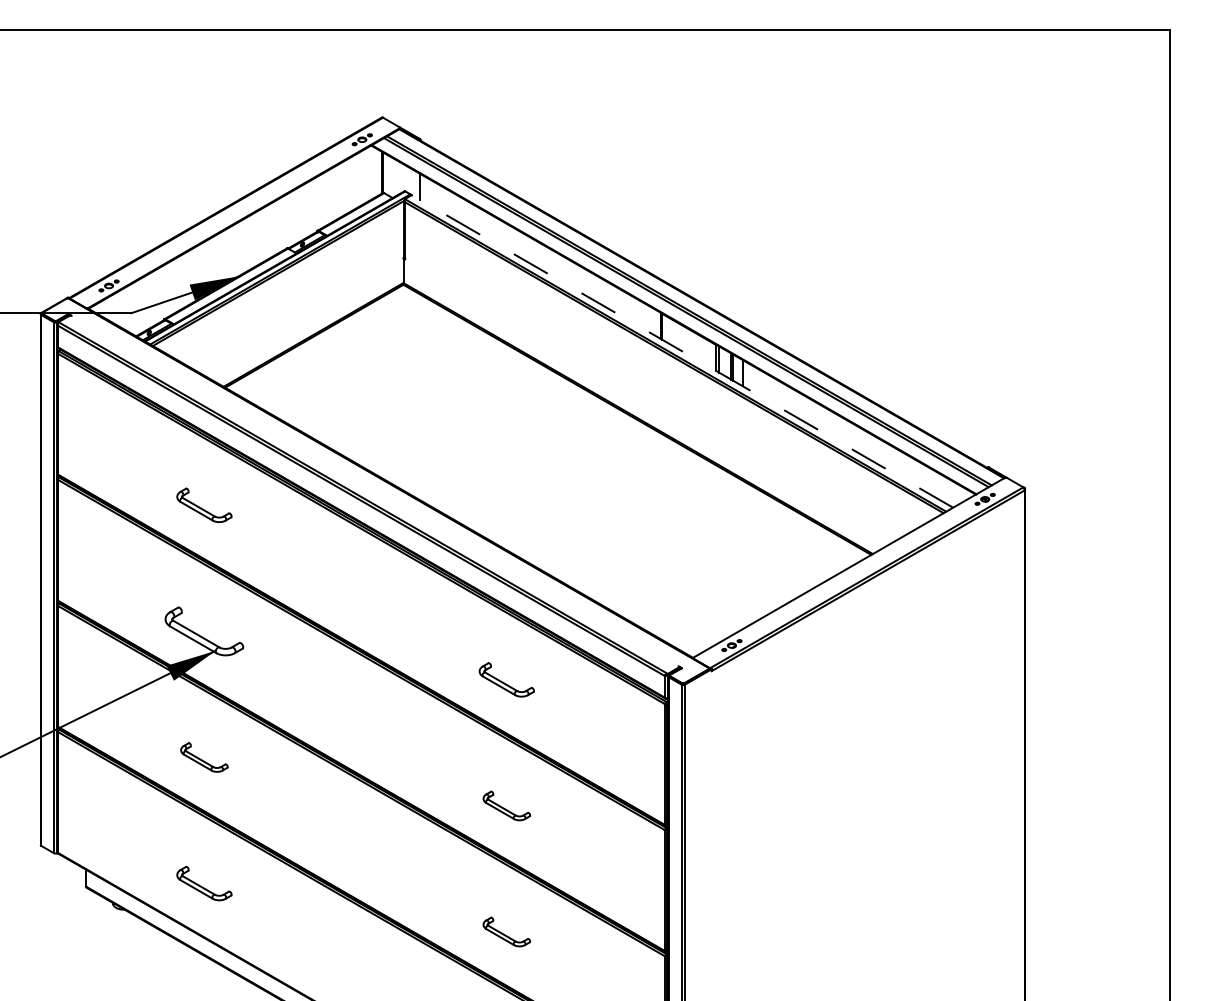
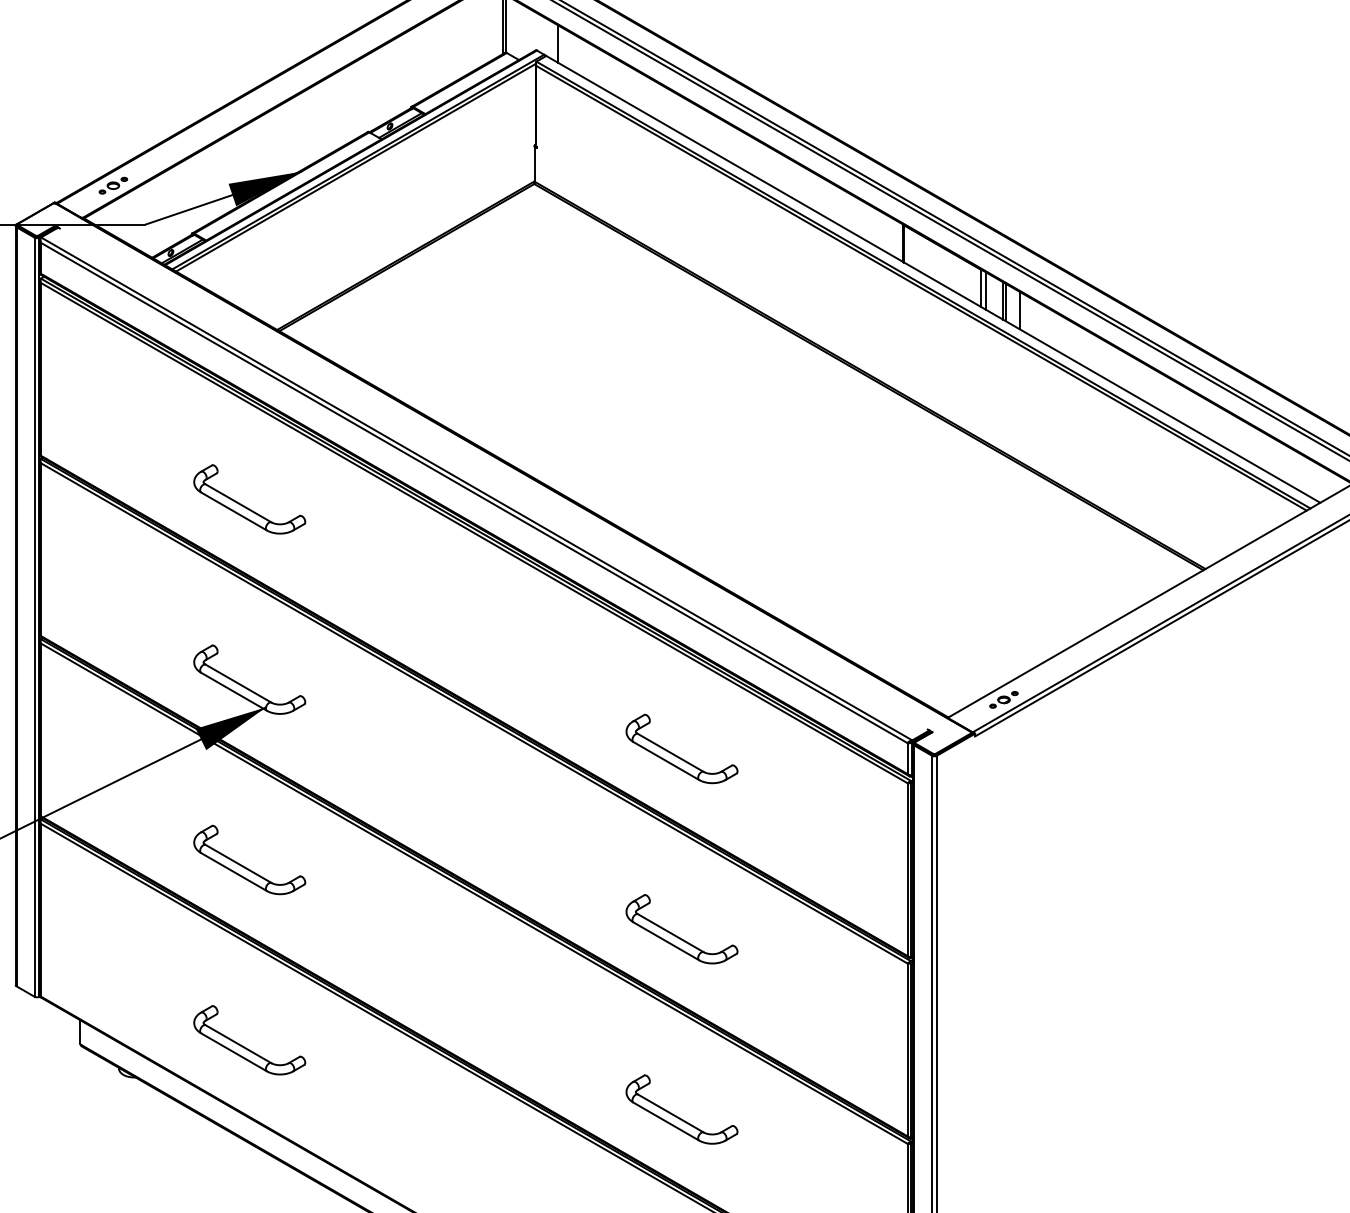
line: (682, 351) -> (933, 279), dashed -> solid
part: (204, 505) -> (249, 499), size x1.43
part: (506, 679) -> (681, 748), size x1.43
part: (204, 757) -> (249, 859), size x1.67
part: (506, 805) -> (681, 928), size x1.67
part: (204, 883) -> (249, 1040), size x1.43
part: (506, 931) -> (681, 1108), size x1.67

